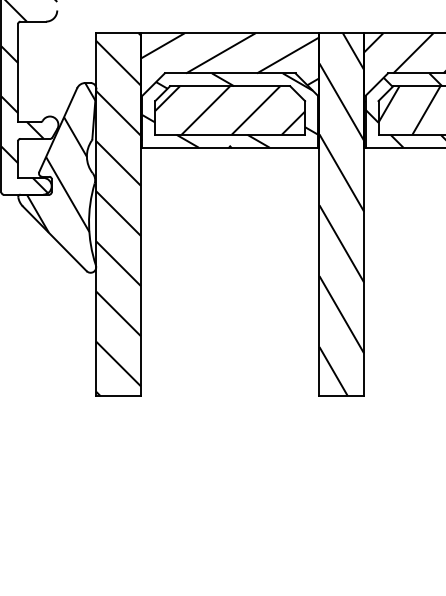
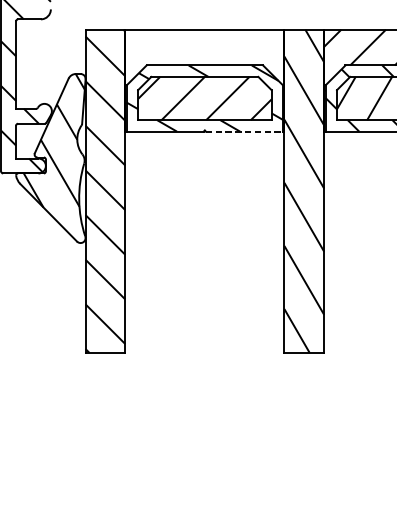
hatch: (229, 86) -> (204, 77), removed
line: (275, 147) -> (245, 131), solid -> dashed

